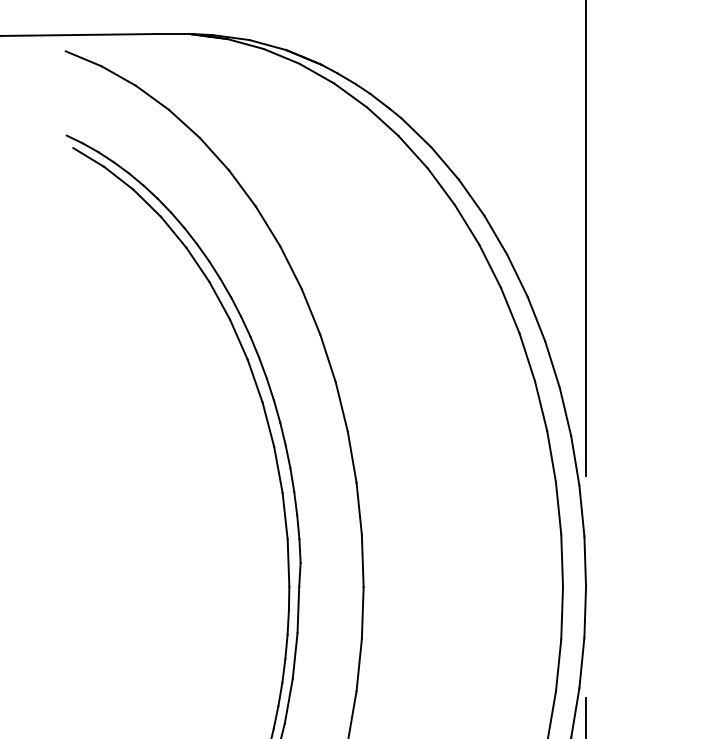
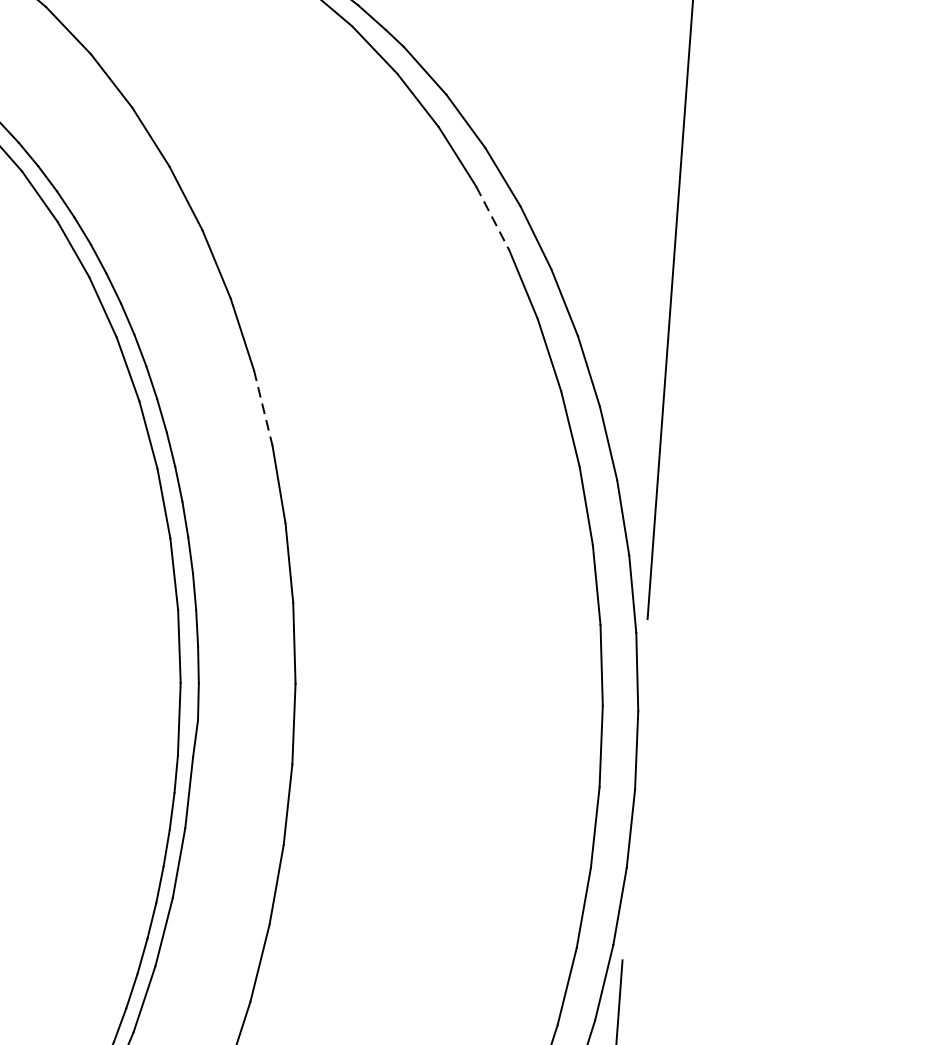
line: (467, 225) -> (493, 219), solid -> dashed
line: (328, 358) -> (264, 408), solid -> dashed

